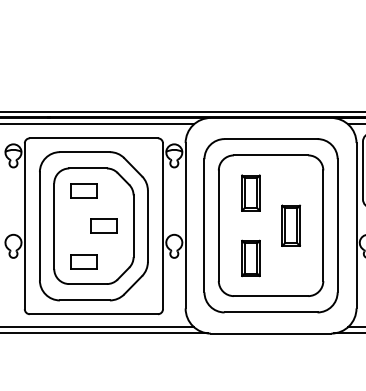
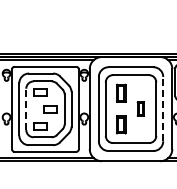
part: (290, 224) -> (140, 108), size x0.7
line: (338, 224) -> (163, 108), solid -> dashed
line: (54, 226) -> (26, 109), solid -> dashed

